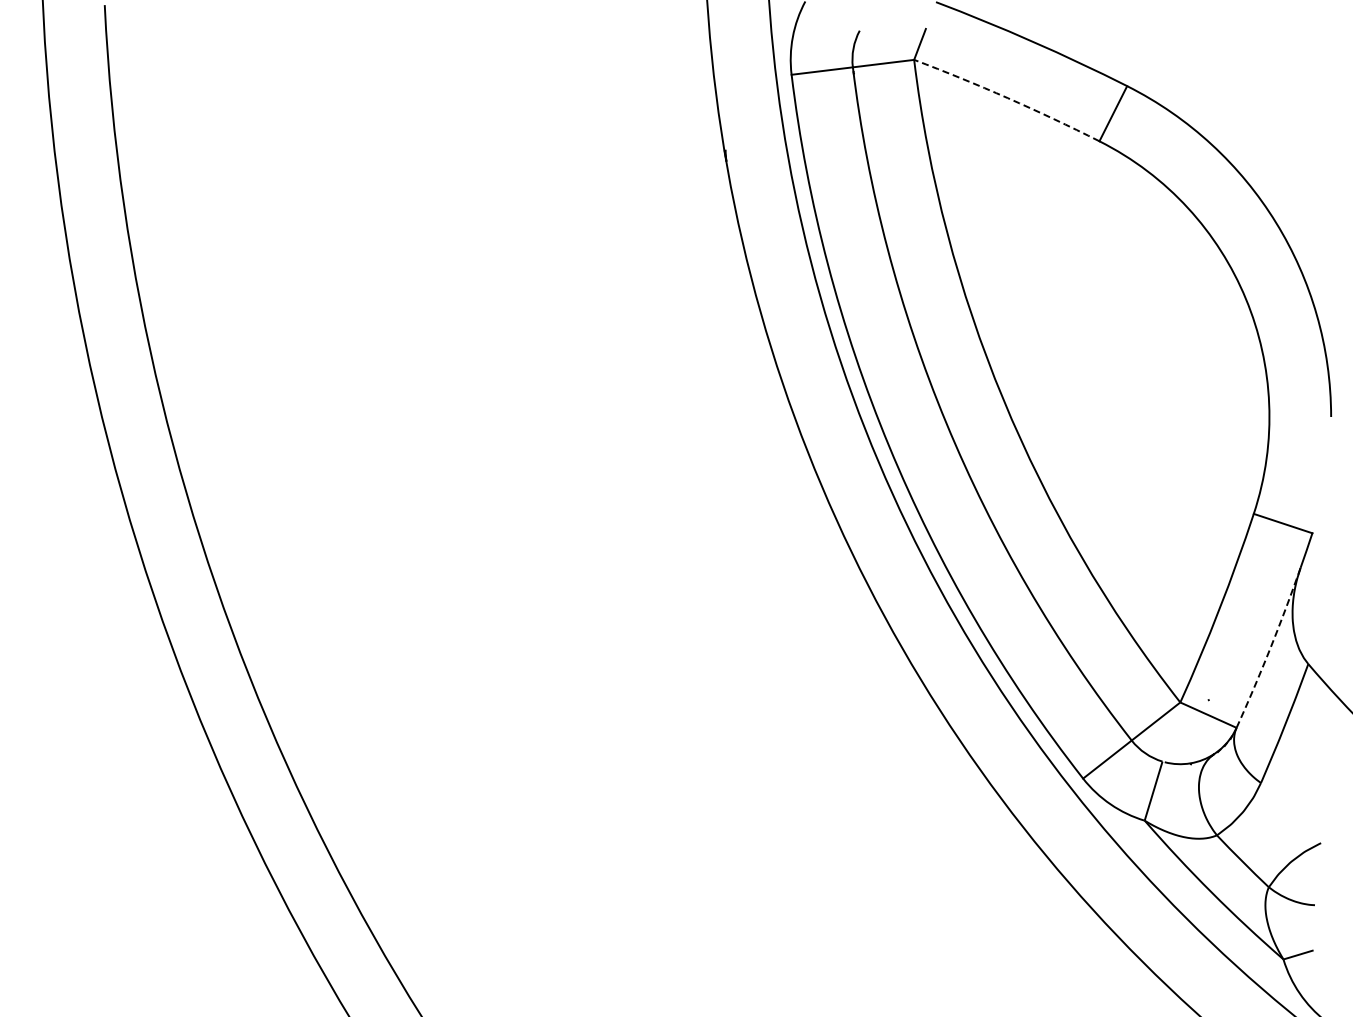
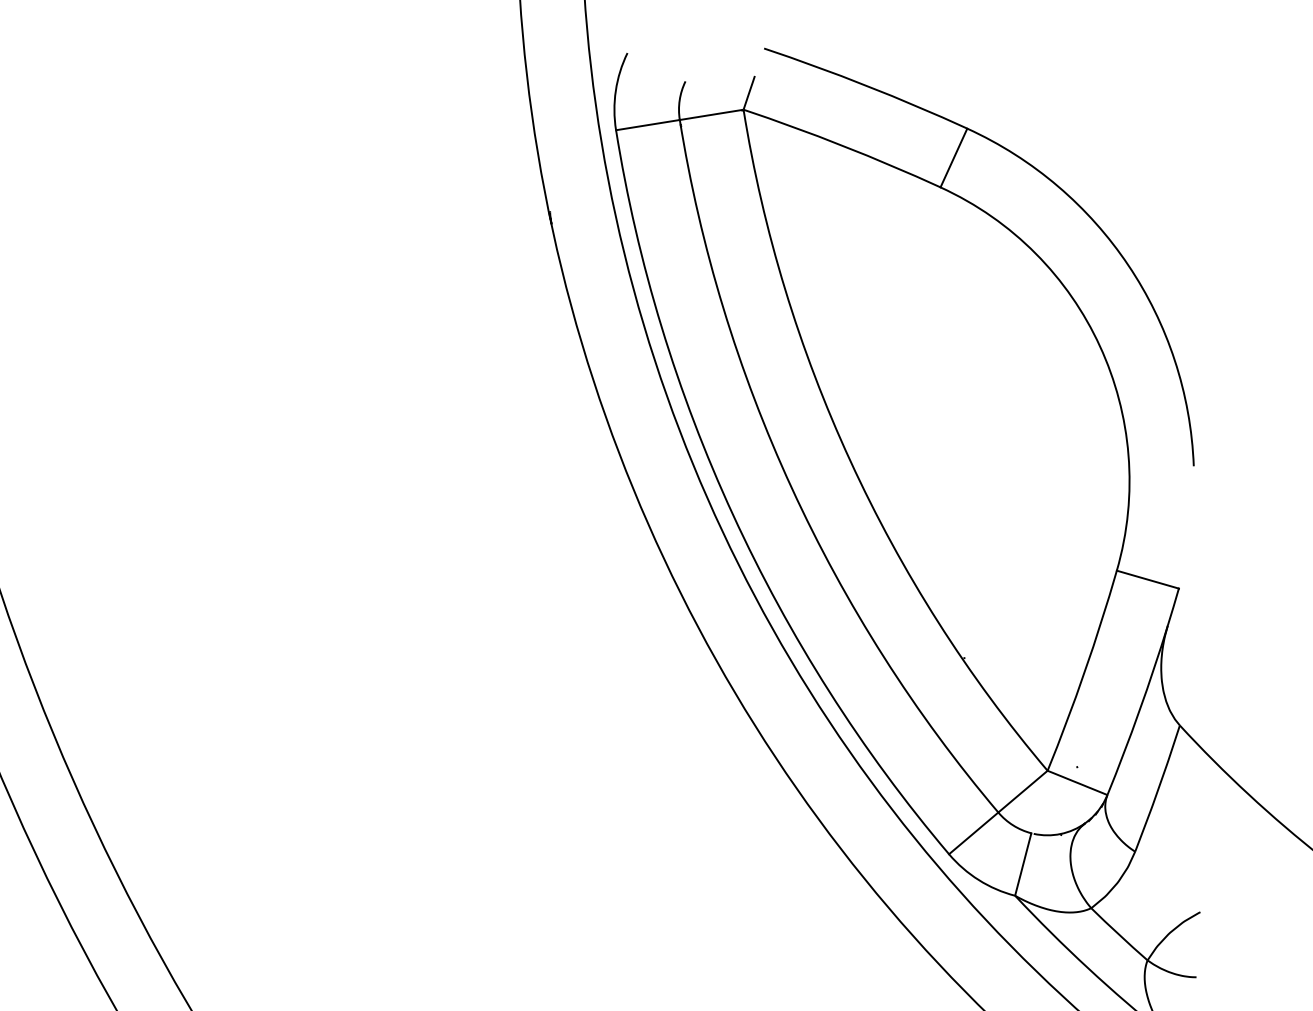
arc: (1007, 98) -> (842, 146), dashed -> solid
arc: (1270, 648) -> (1139, 710), dashed -> solid

